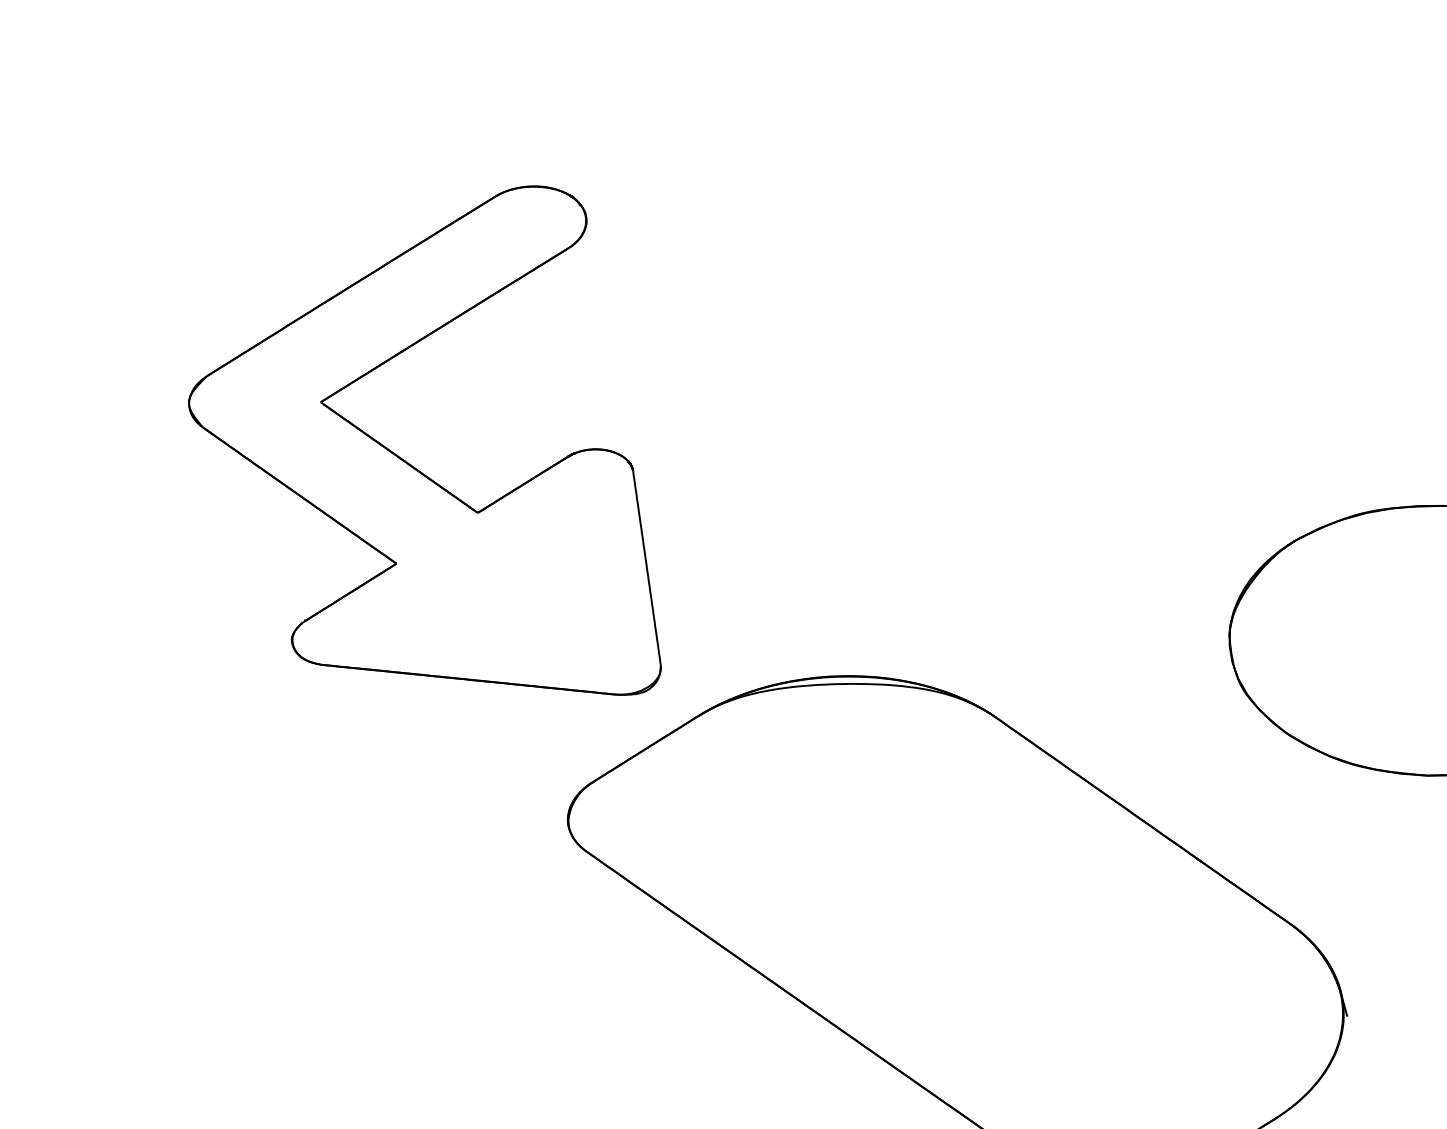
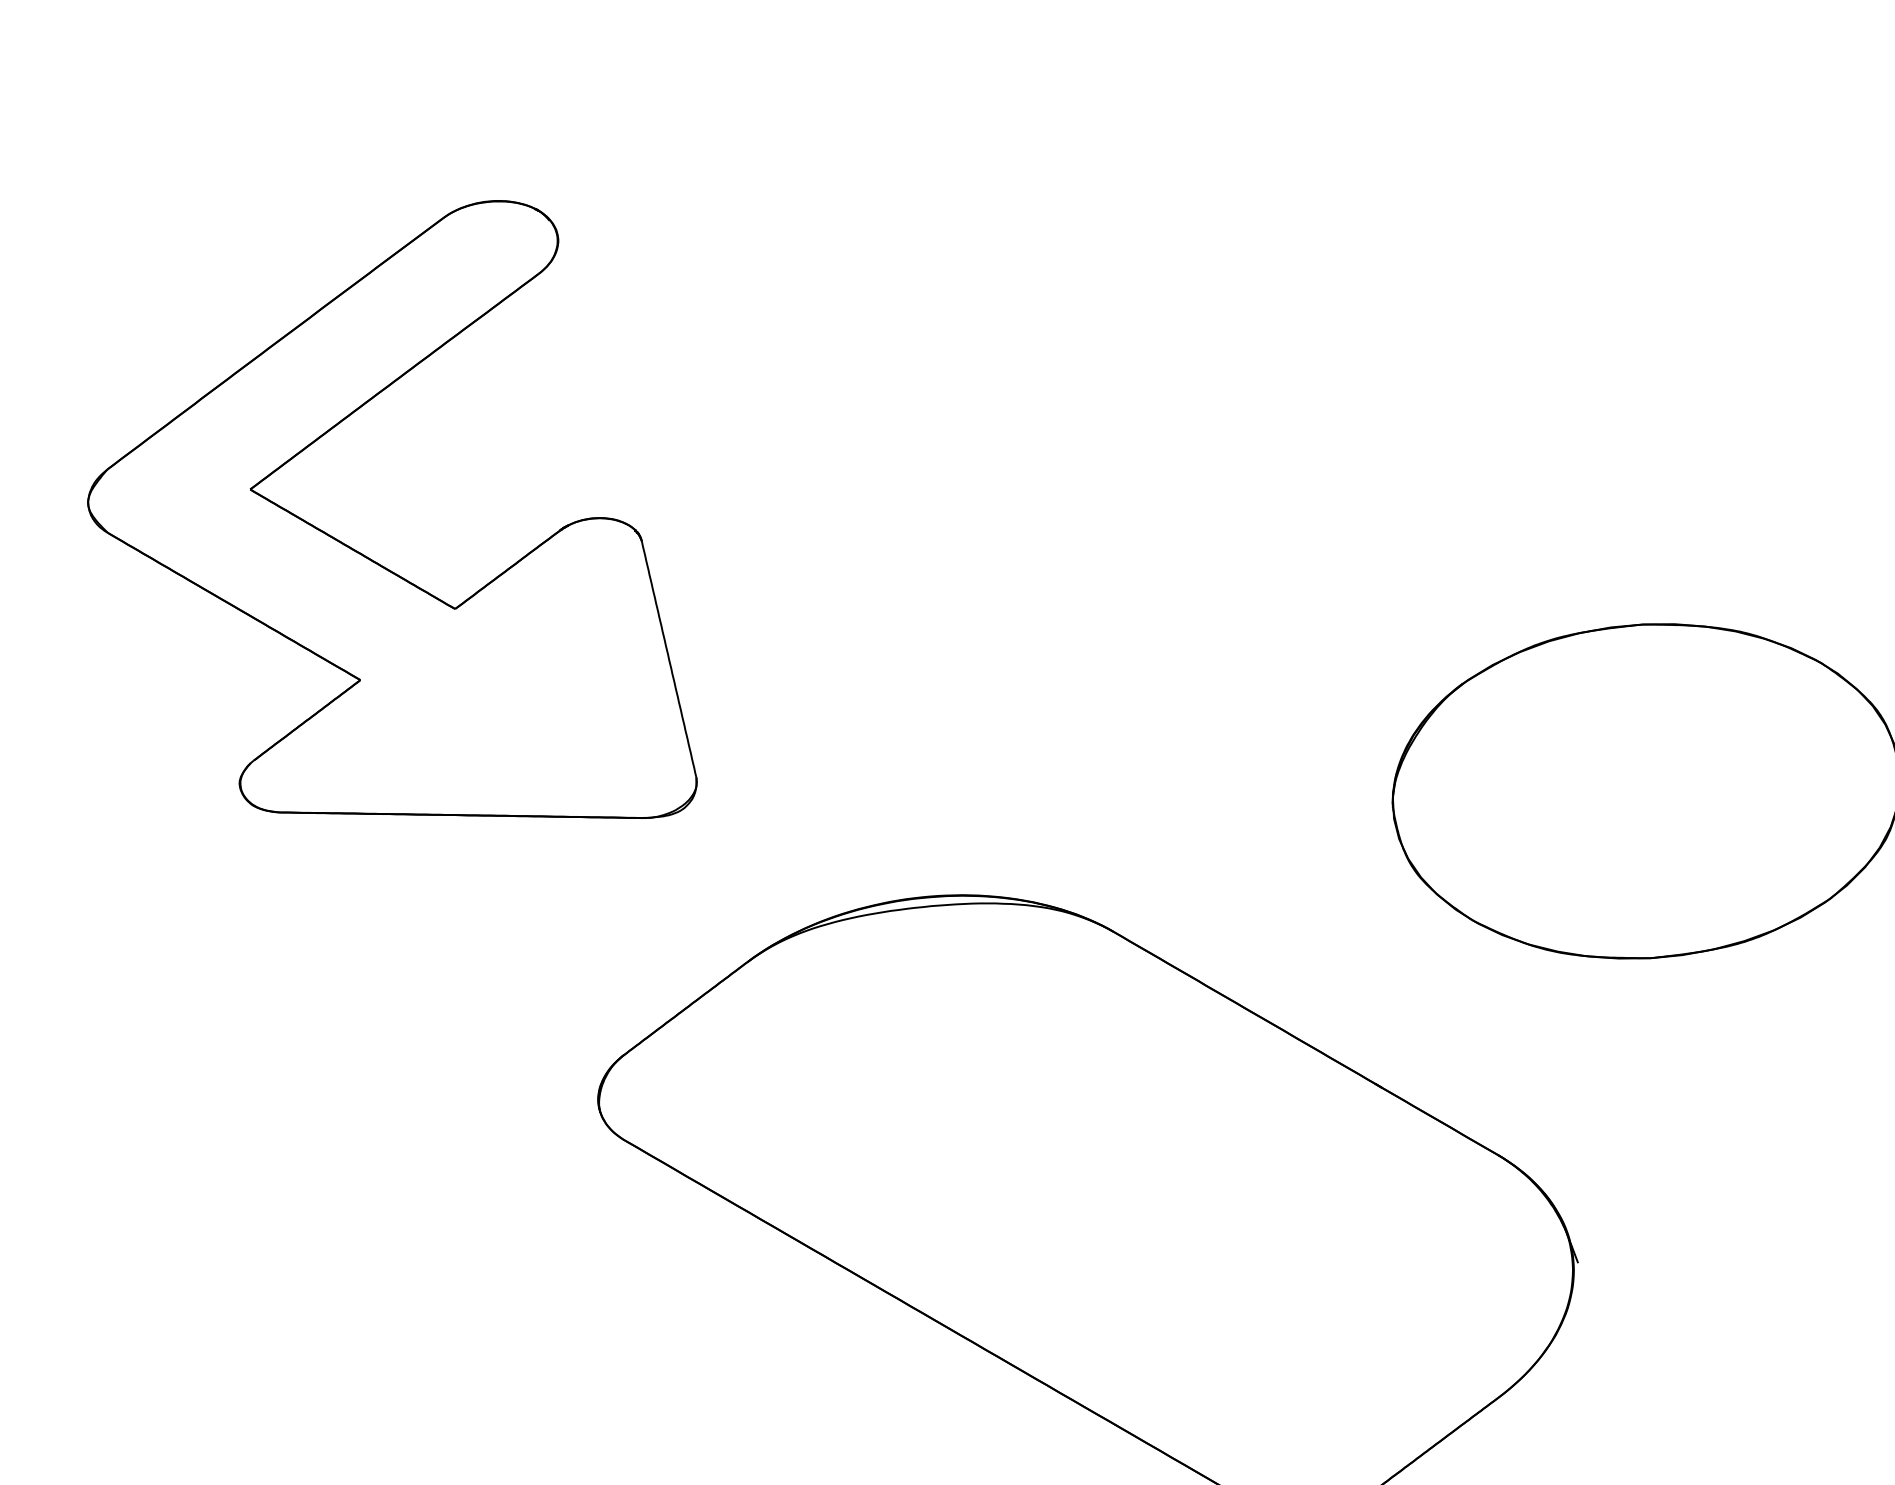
part: (412, 465) -> (369, 557), moved

